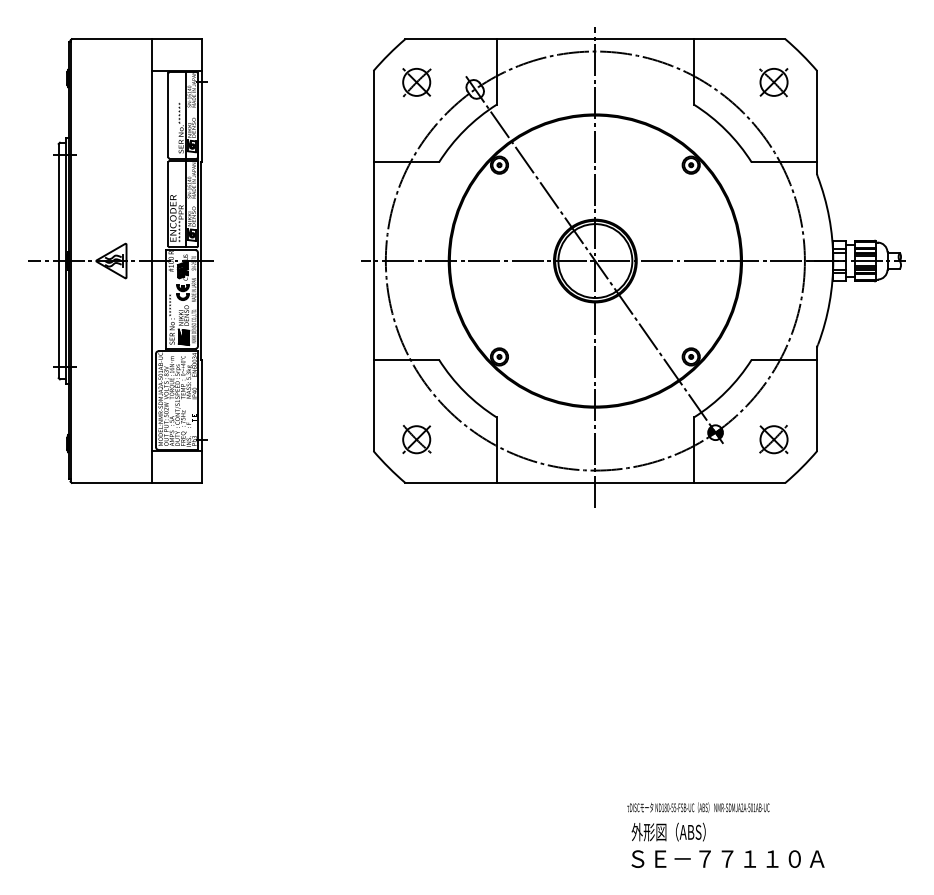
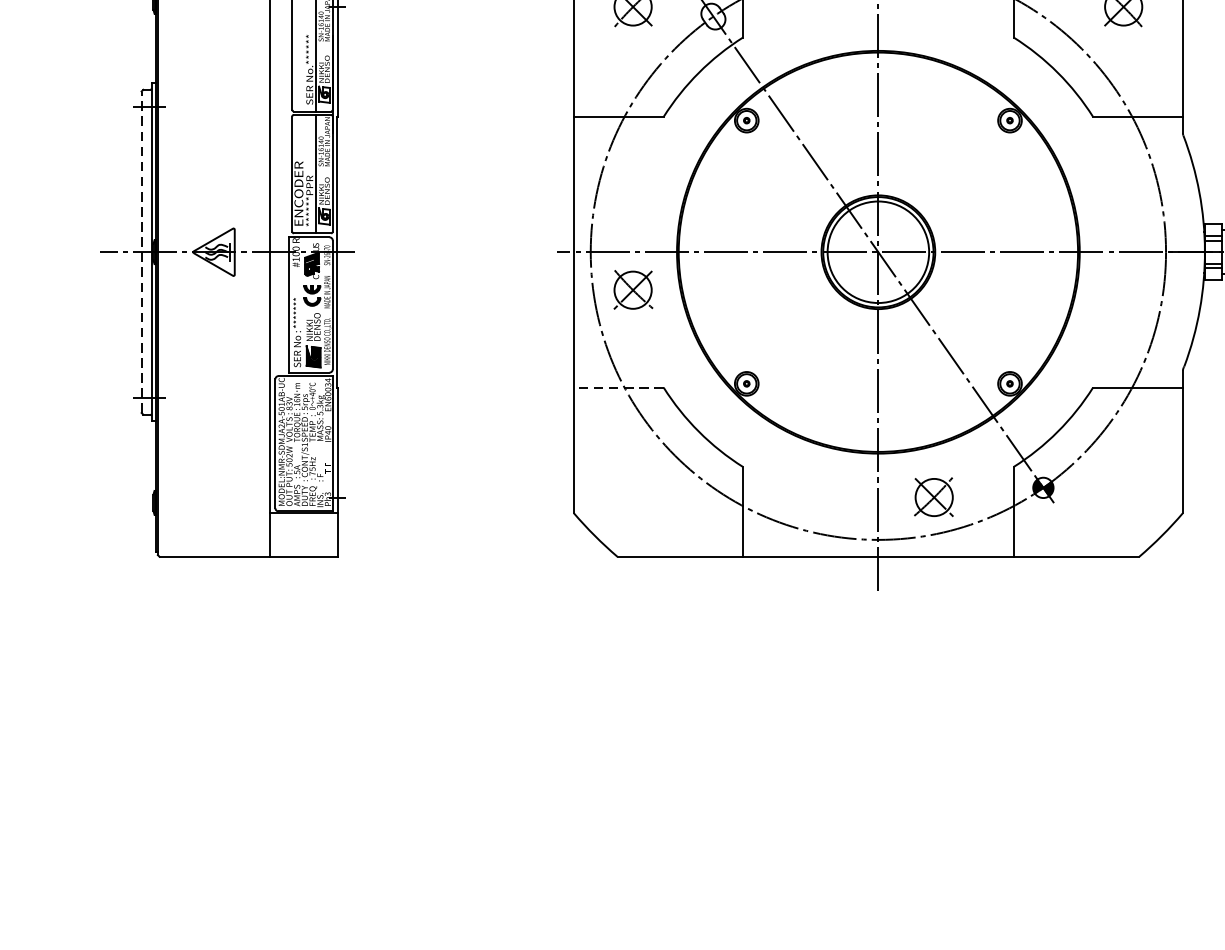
line: (58, 260) -> (141, 251), solid -> dashed
line: (406, 359) -> (619, 387), solid -> dashed
part: (416, 439) -> (632, 289), moved
part: (773, 439) -> (933, 497), moved

